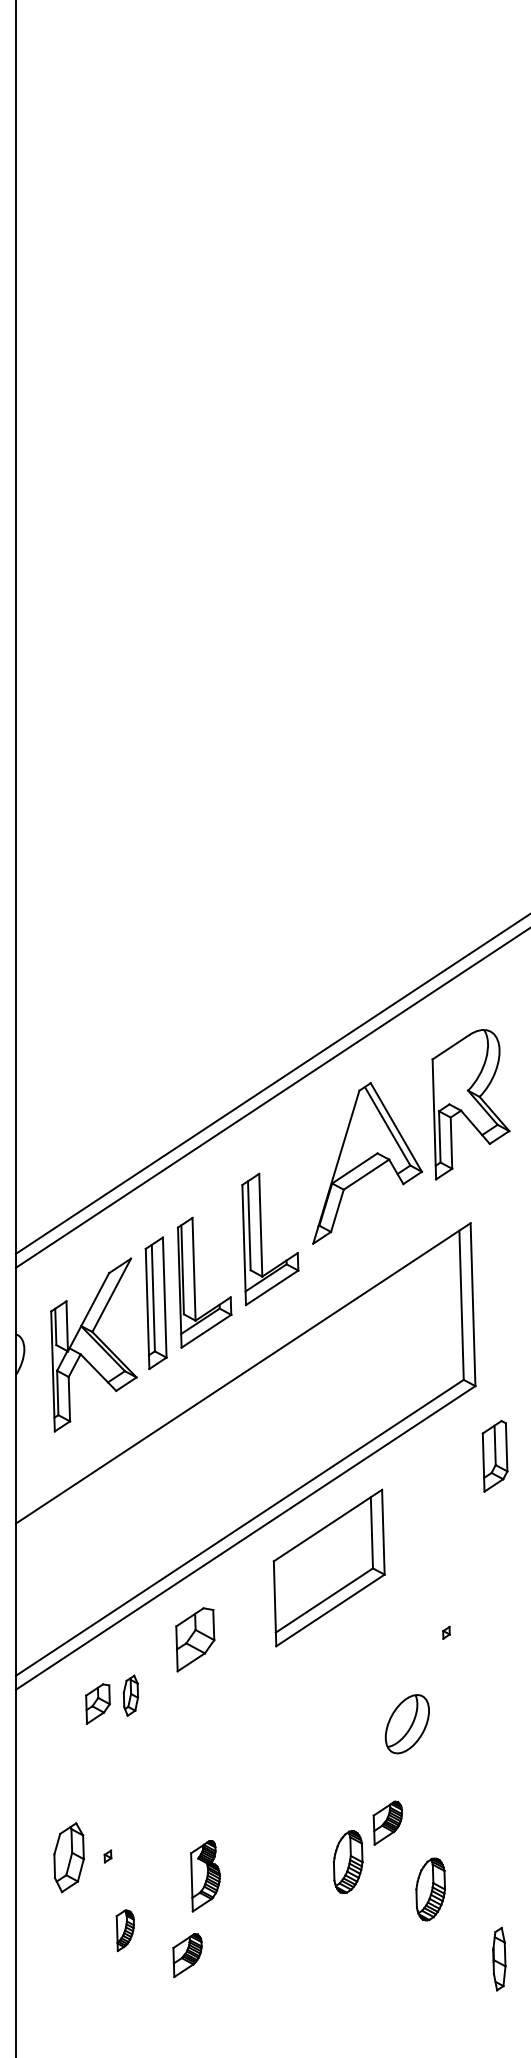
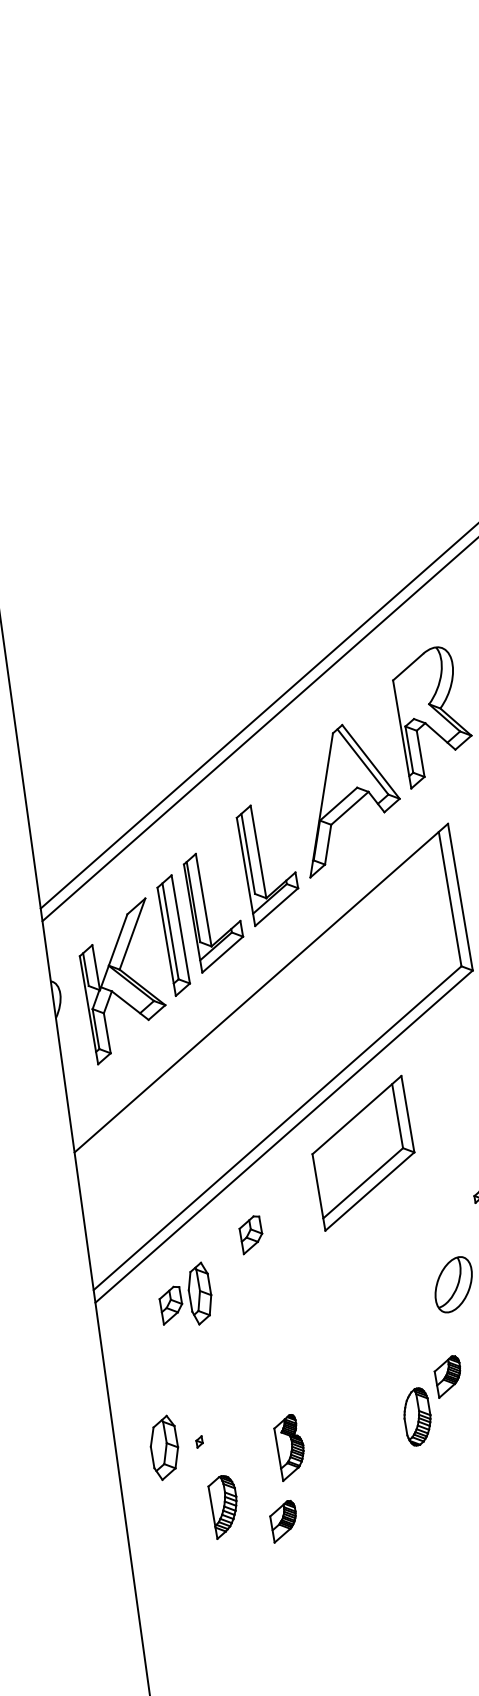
part: (367, 1163) -> (349, 798), moved
part: (195, 1639) -> (251, 1234), size x0.62
part: (130, 1695) -> (199, 1293), size x1.67
part: (125, 1930) -> (224, 1506), size x1.67

